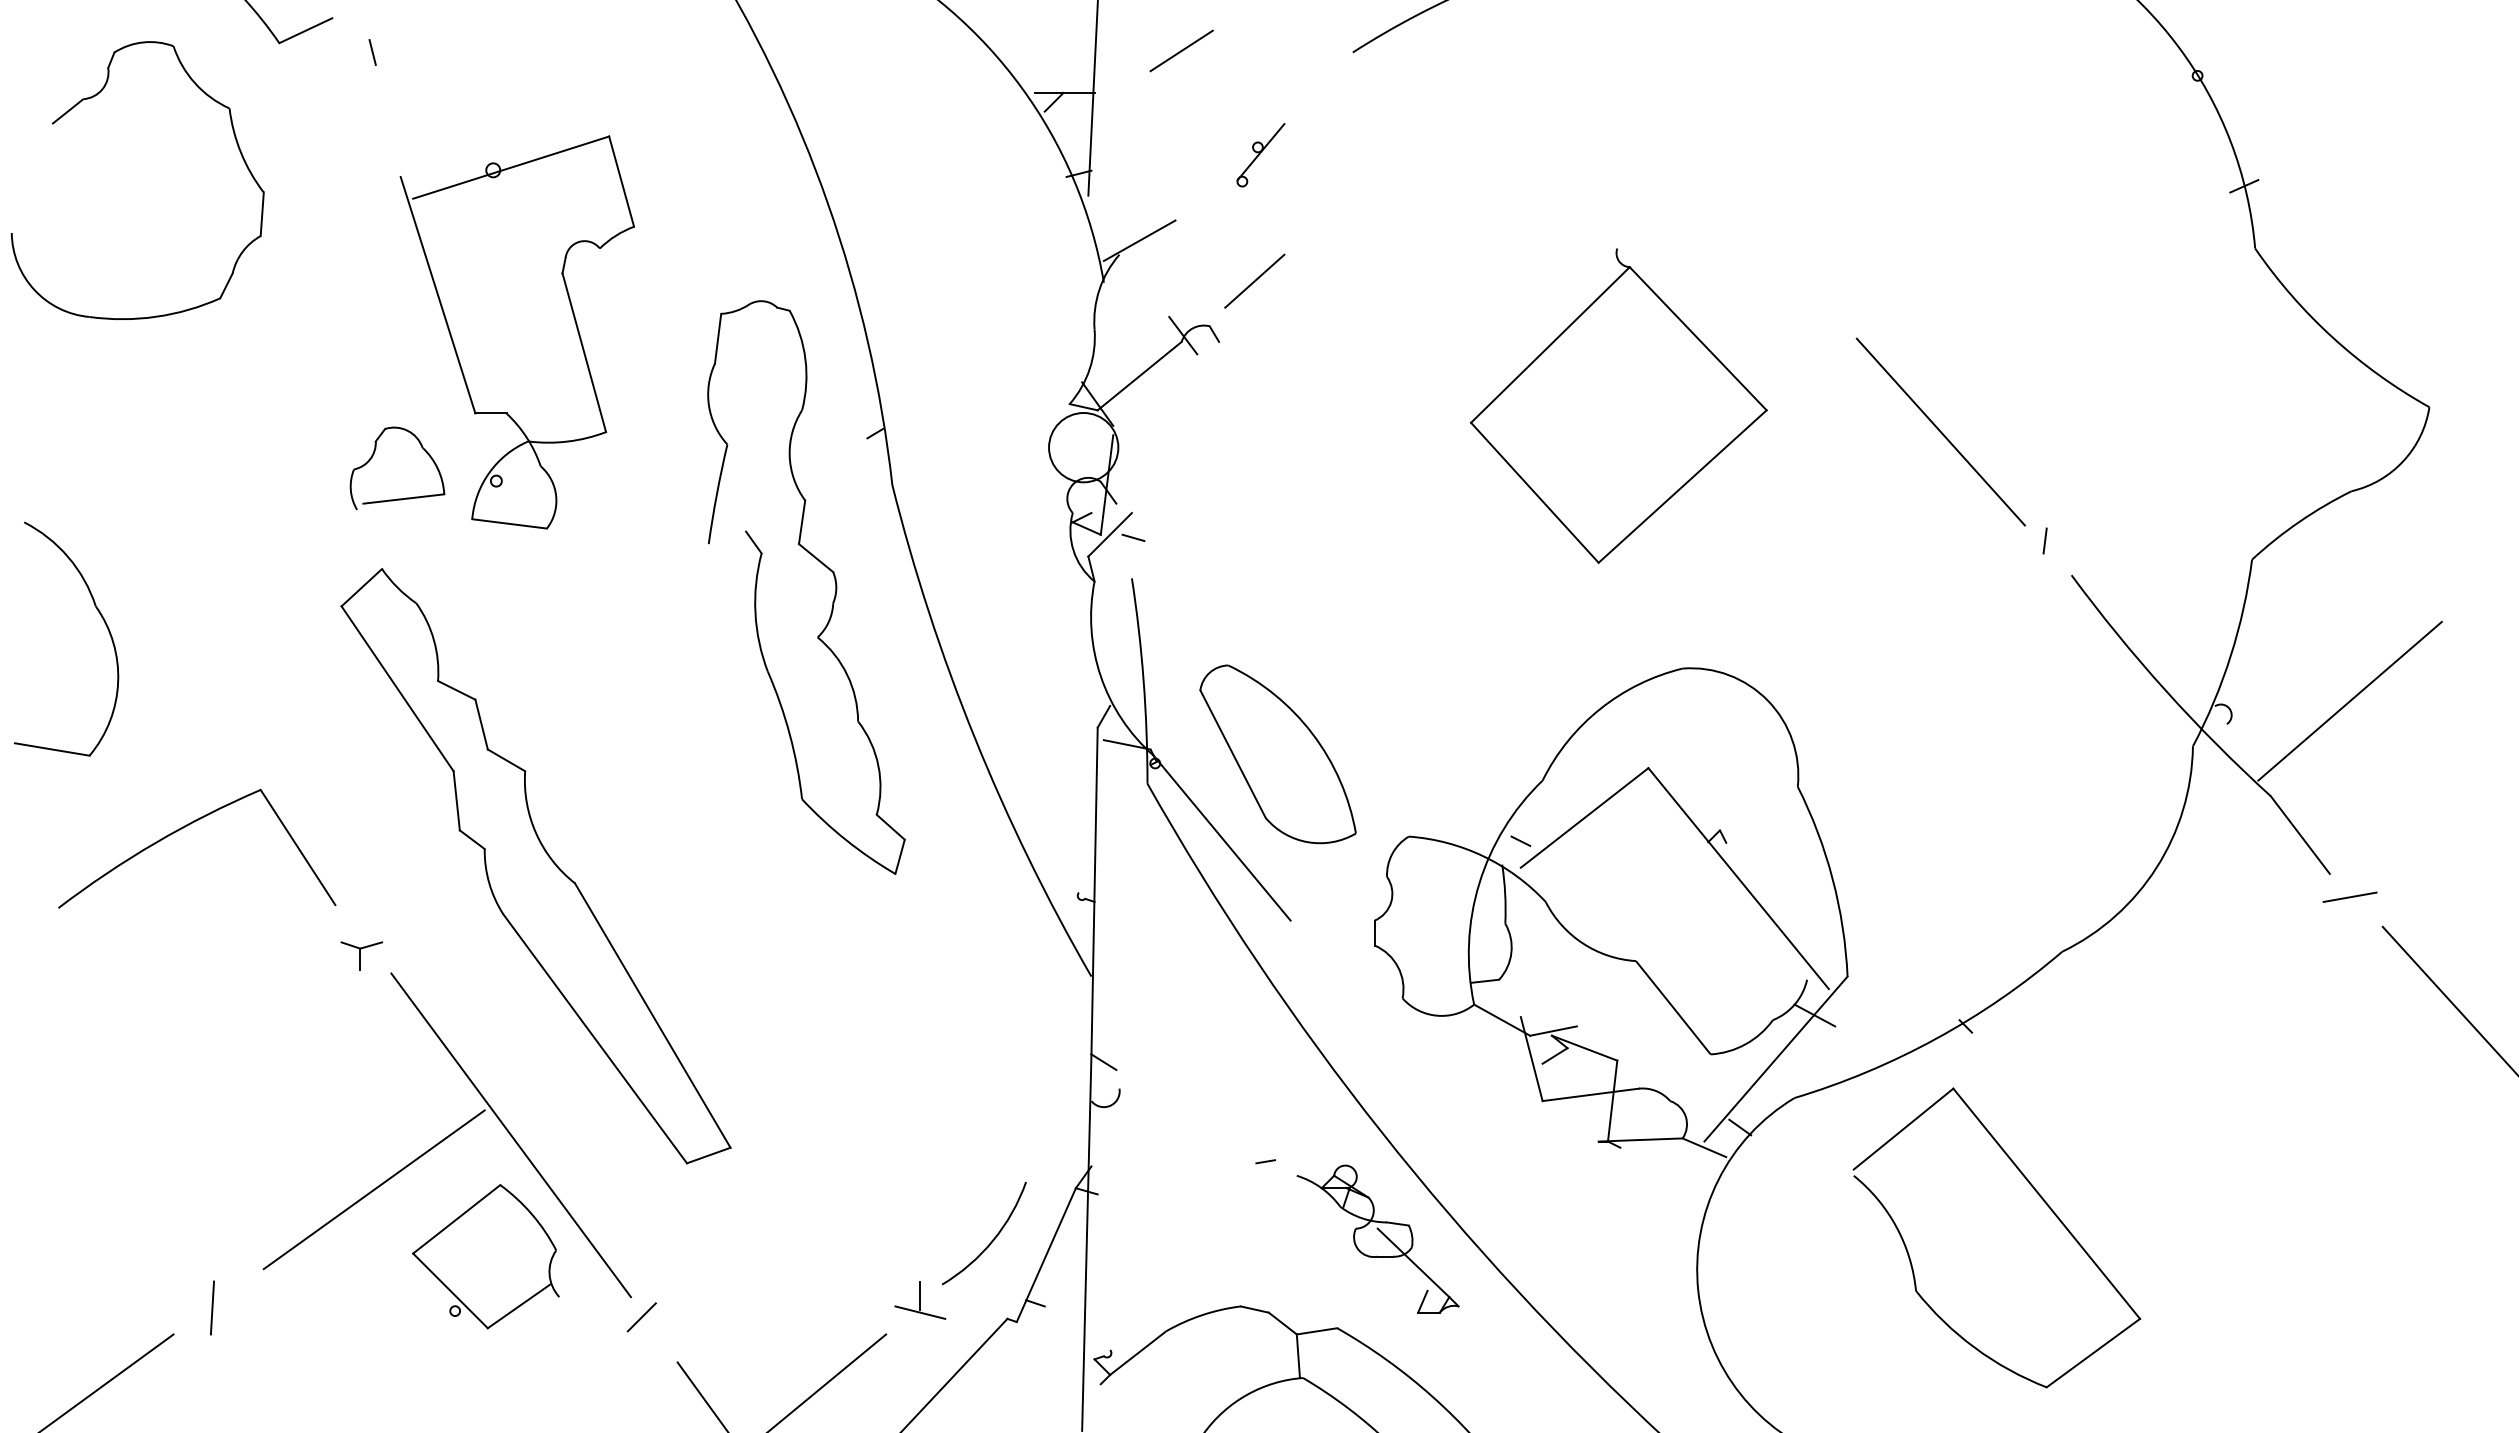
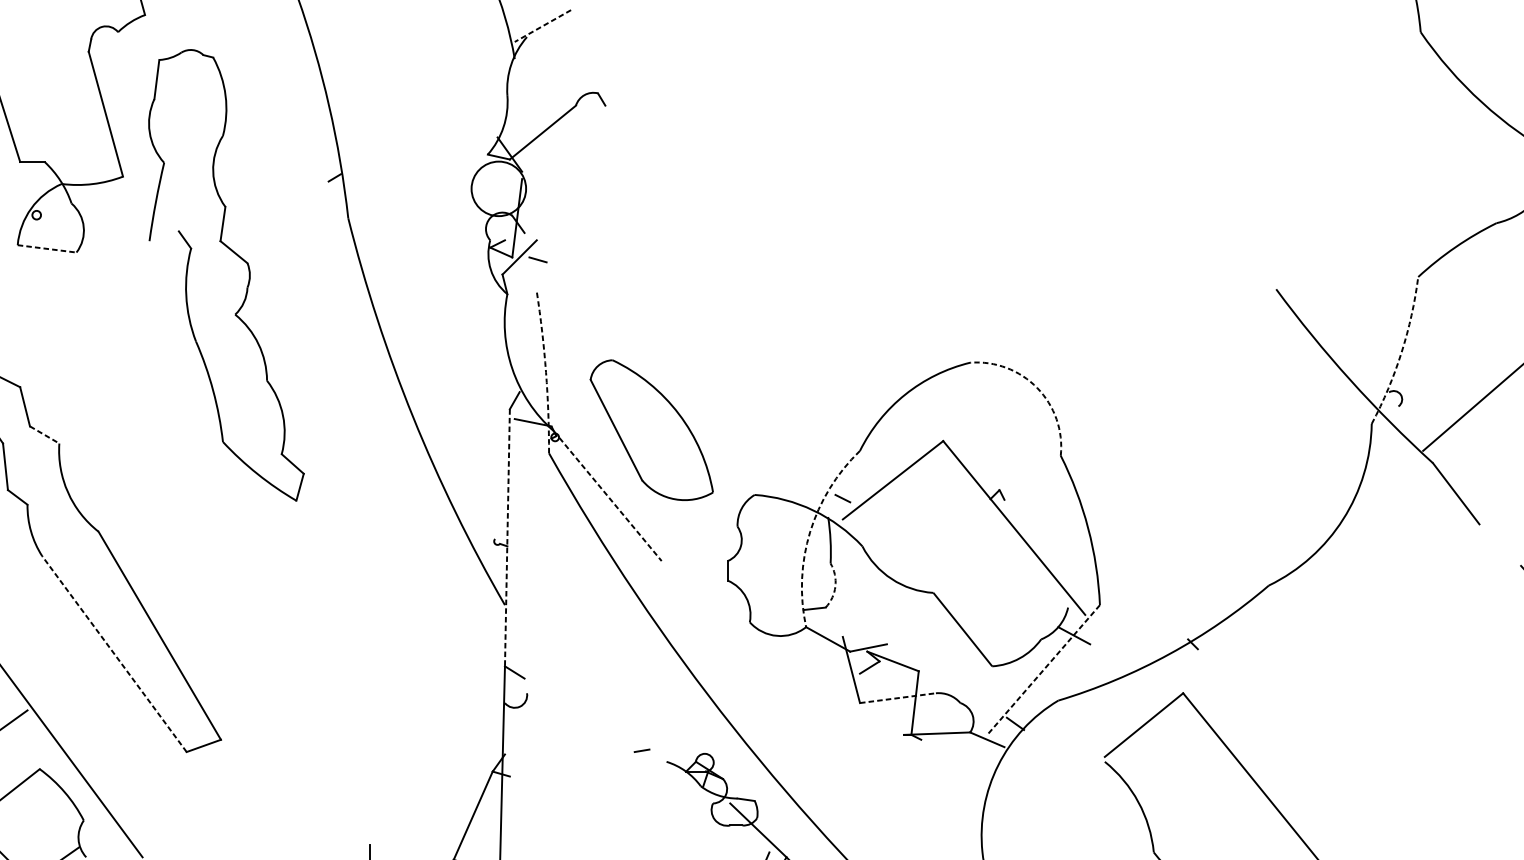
line: (1139, 241) -> (542, 26), solid -> dashed
line: (1254, 280) -> (633, 57), removed
line: (1183, 335) -> (577, 100), removed
part: (1618, 405) -> (919, 155), removed
line: (1940, 431) -> (1173, 176), removed
line: (509, 523) -> (47, 248), solid -> dashed
line: (2044, 540) -> (1254, 261), removed
part: (825, 567) -> (241, 259), moved
arc: (2230, 655) -> (1401, 352), solid -> dashed
arc: (1143, 680) -> (545, 372), solid -> dashed
arc: (1767, 700) -> (1036, 387), solid -> dashed
line: (506, 760) -> (44, 435), solid -> dashed
line: (1222, 838) -> (608, 496), solid -> dashed
arc: (1479, 883) -> (810, 531), solid -> dashed
line: (1094, 891) -> (507, 538), solid -> dashed
line: (2349, 896) -> (1494, 542), removed
arc: (1511, 952) -> (835, 586), solid -> dashed
line: (595, 1038) -> (114, 653), solid -> dashed
line: (1775, 1059) -> (1043, 670), solid -> dashed
line: (1590, 1094) -> (897, 697), solid -> dashed
arc: (991, 1240) -> (426, 812), removed

